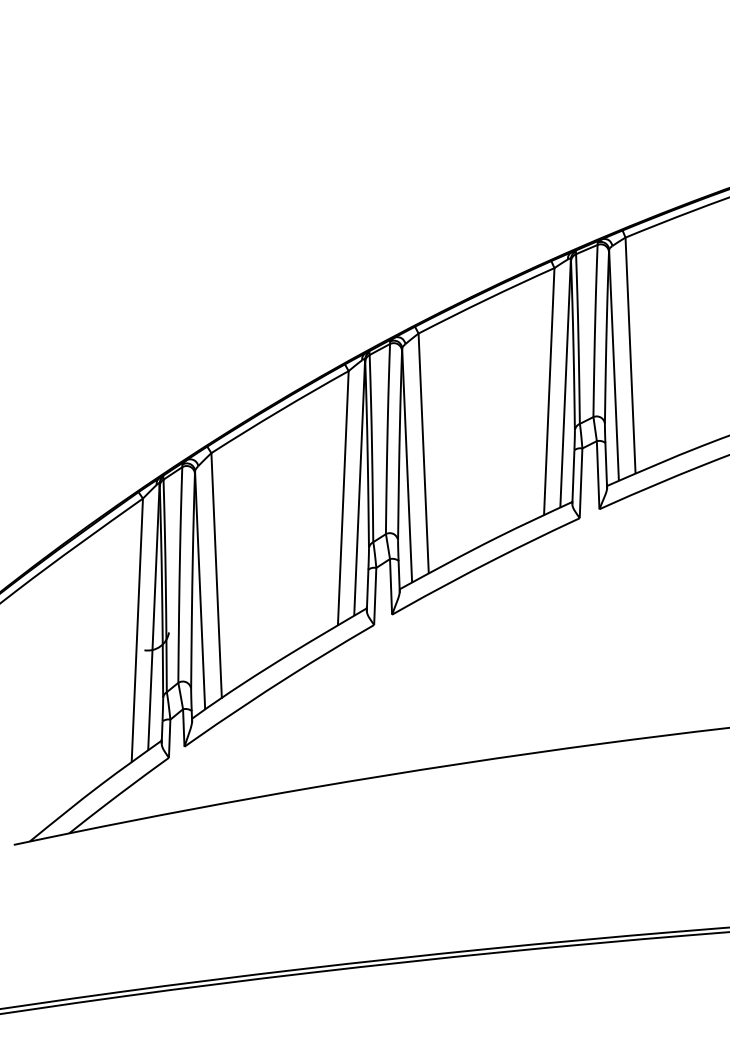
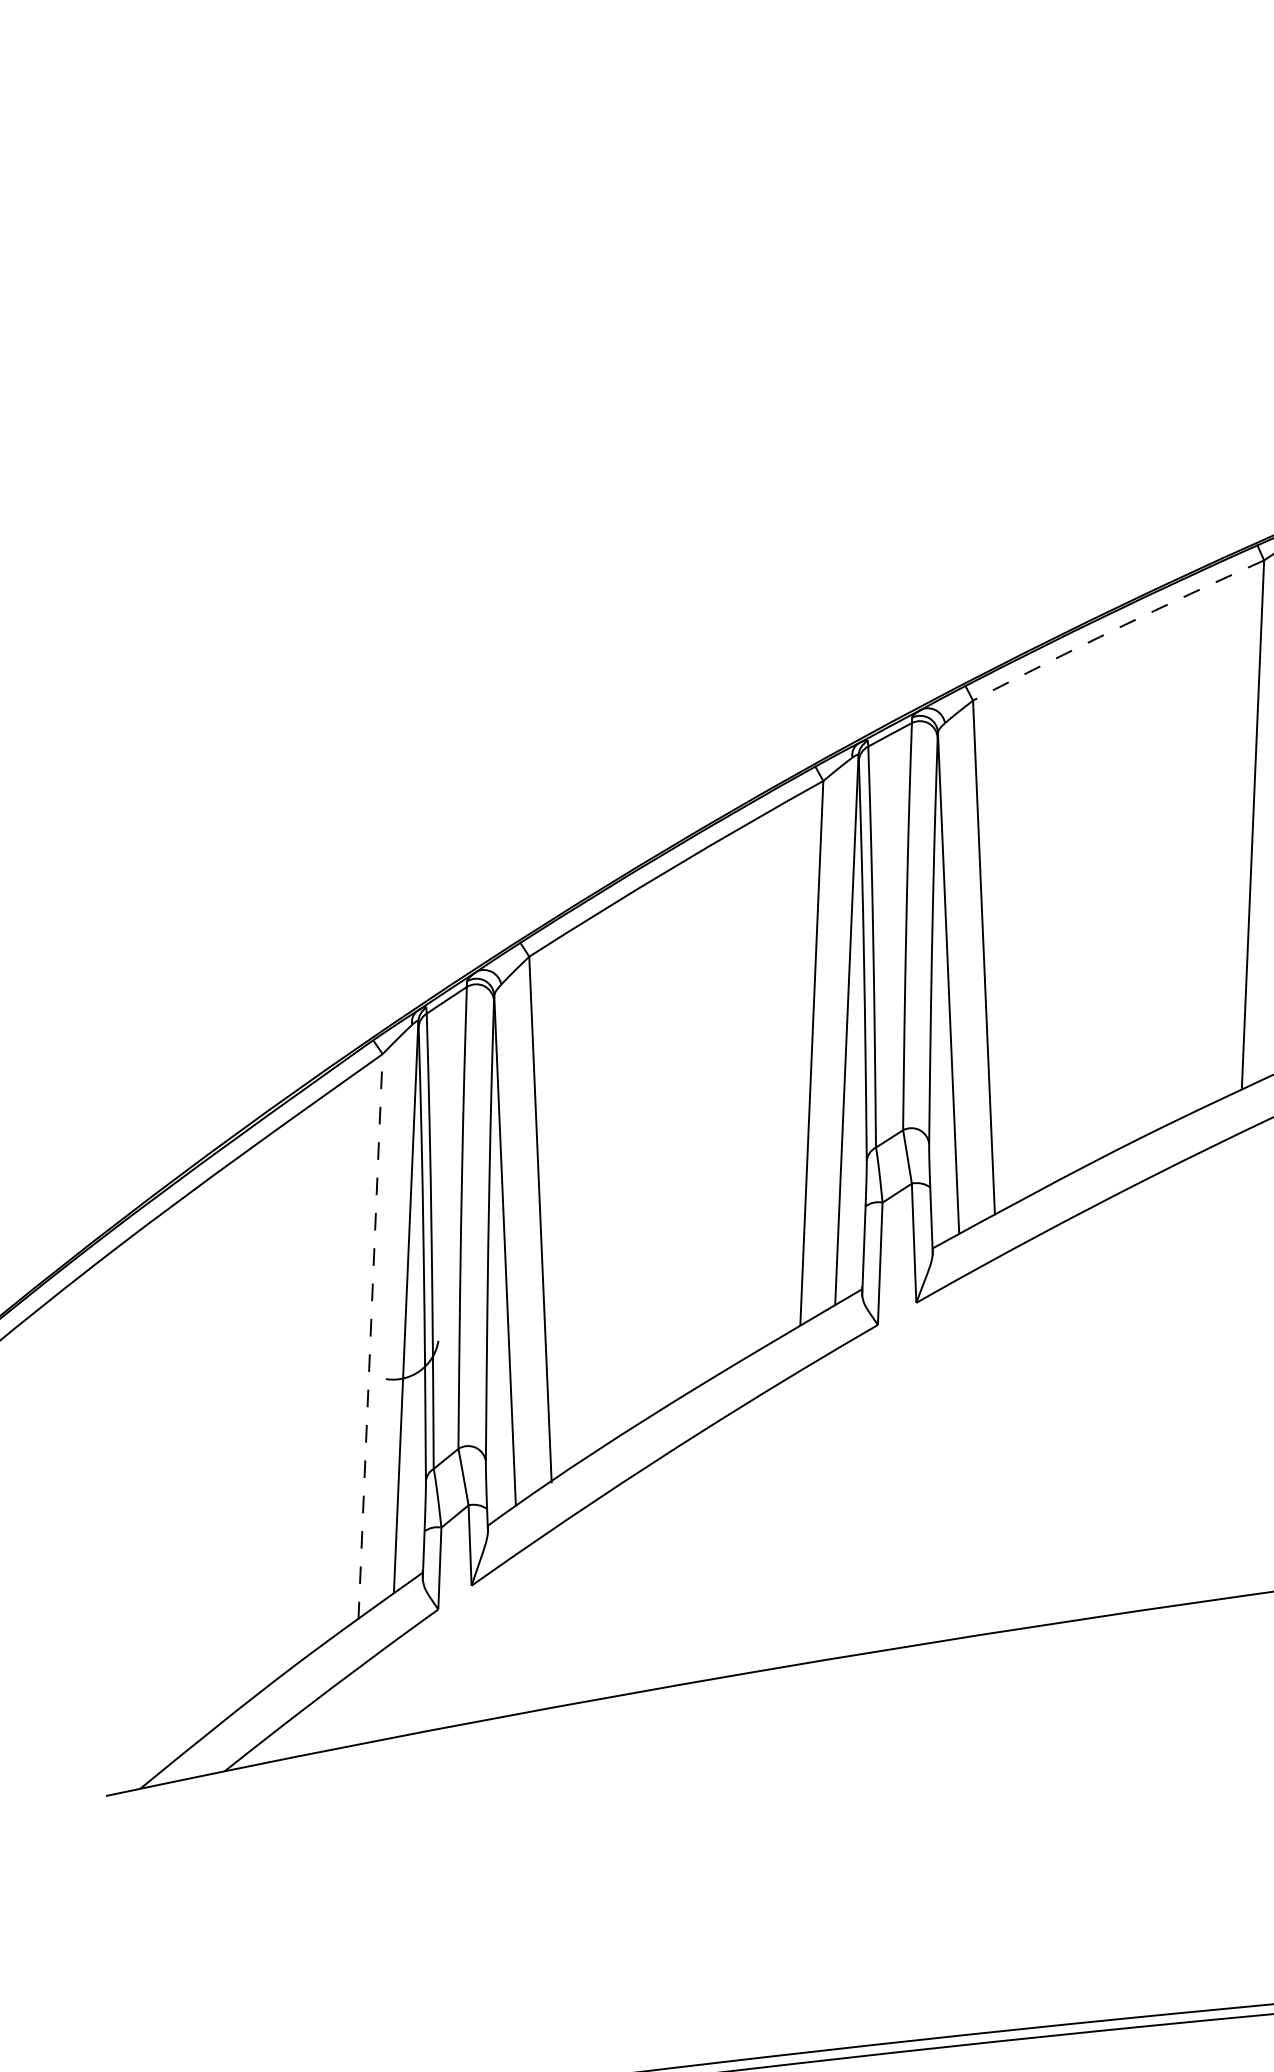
arc: (486, 299) -> (1118, 627), solid -> dashed
line: (137, 631) -> (370, 1338), solid -> dashed

